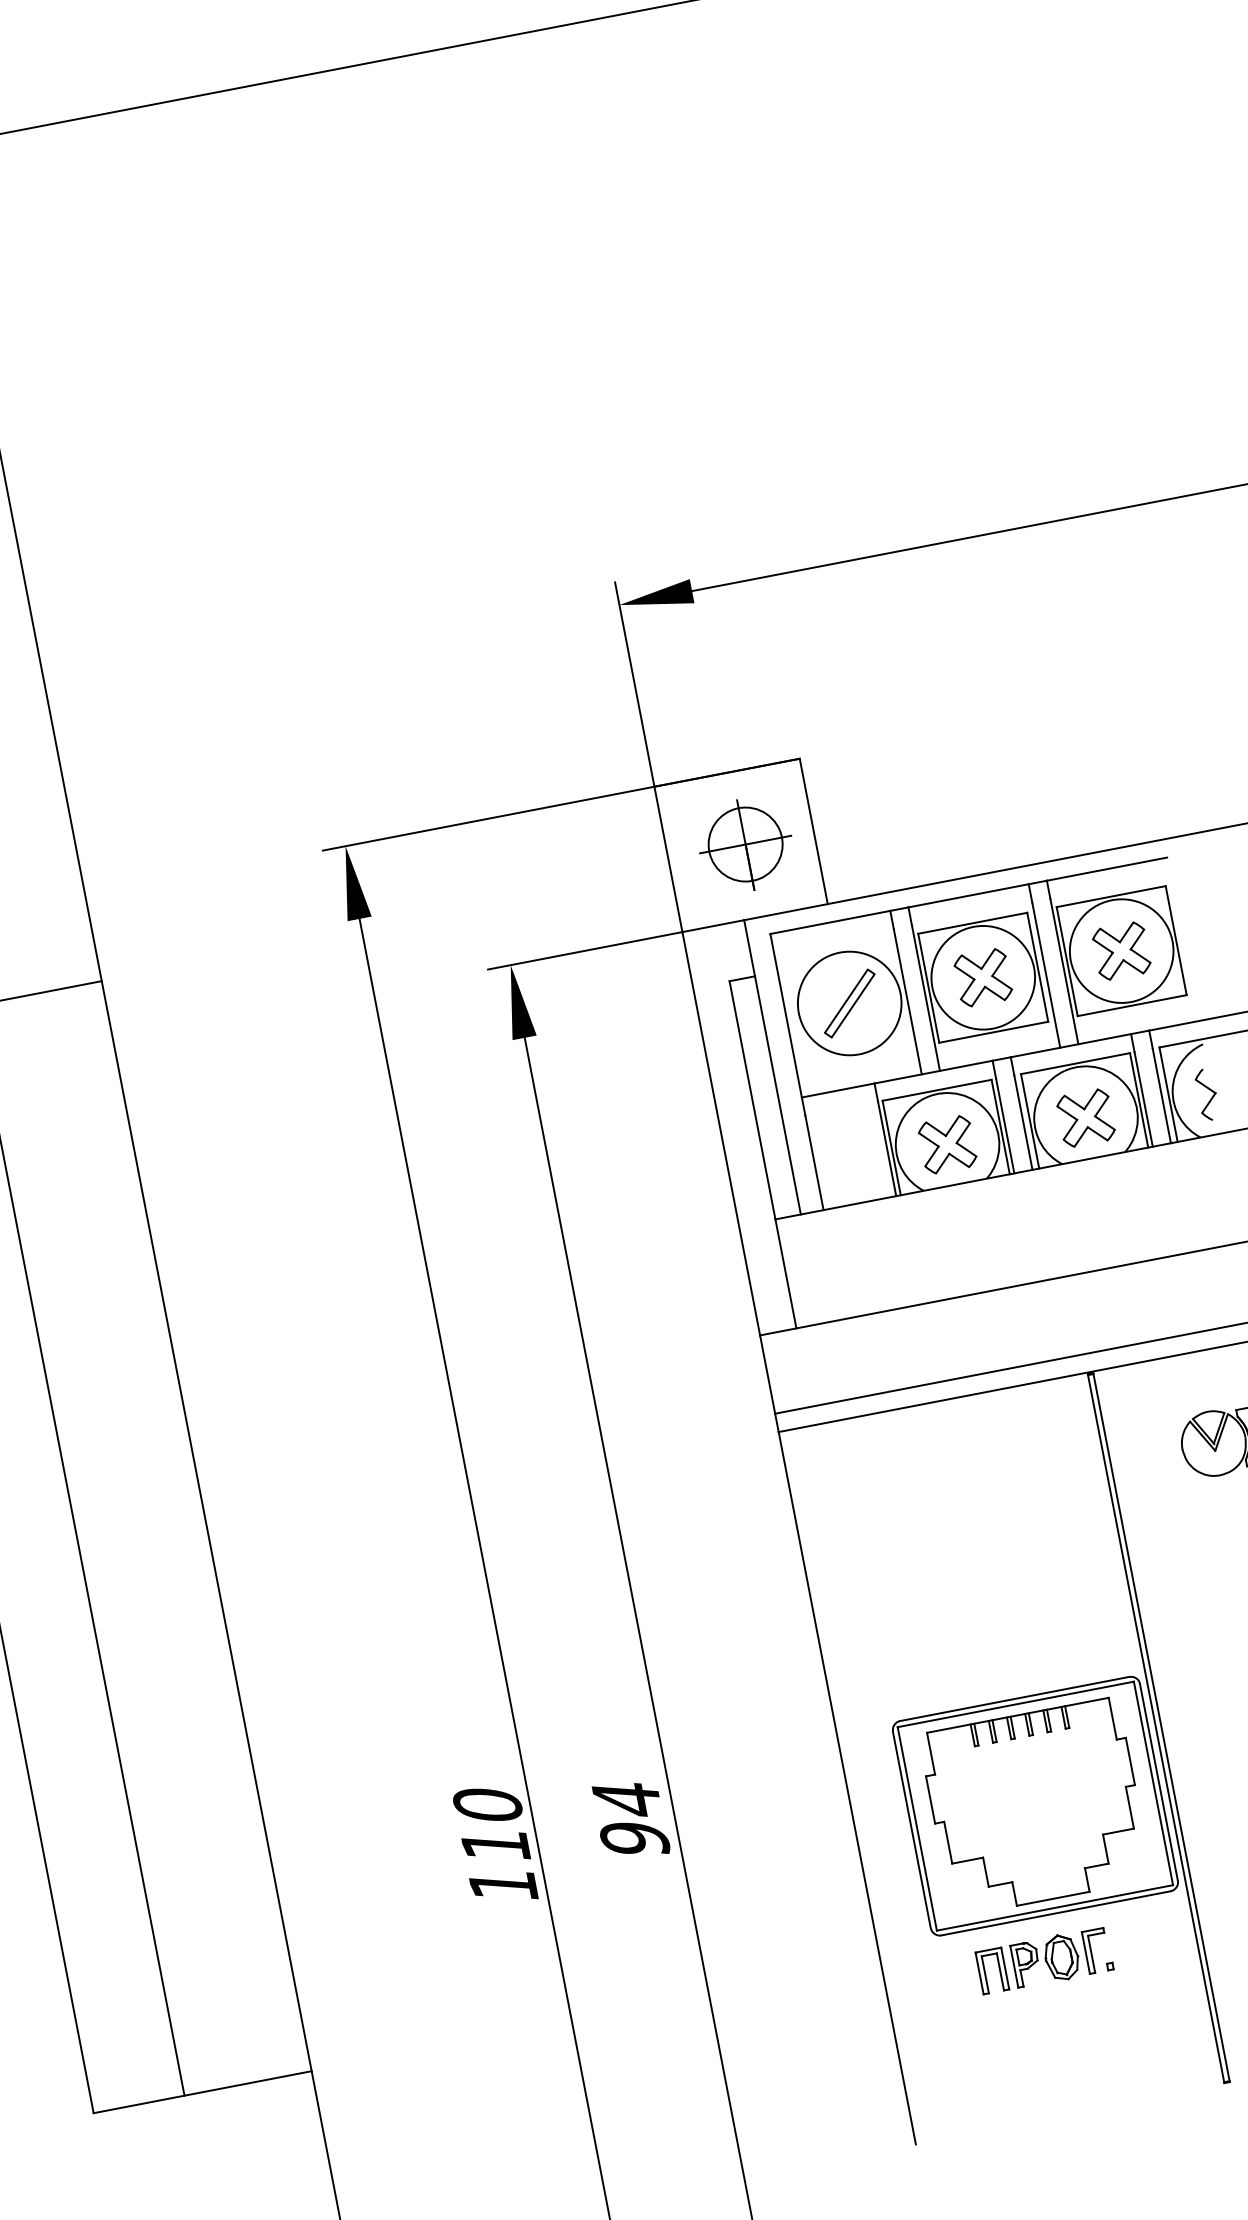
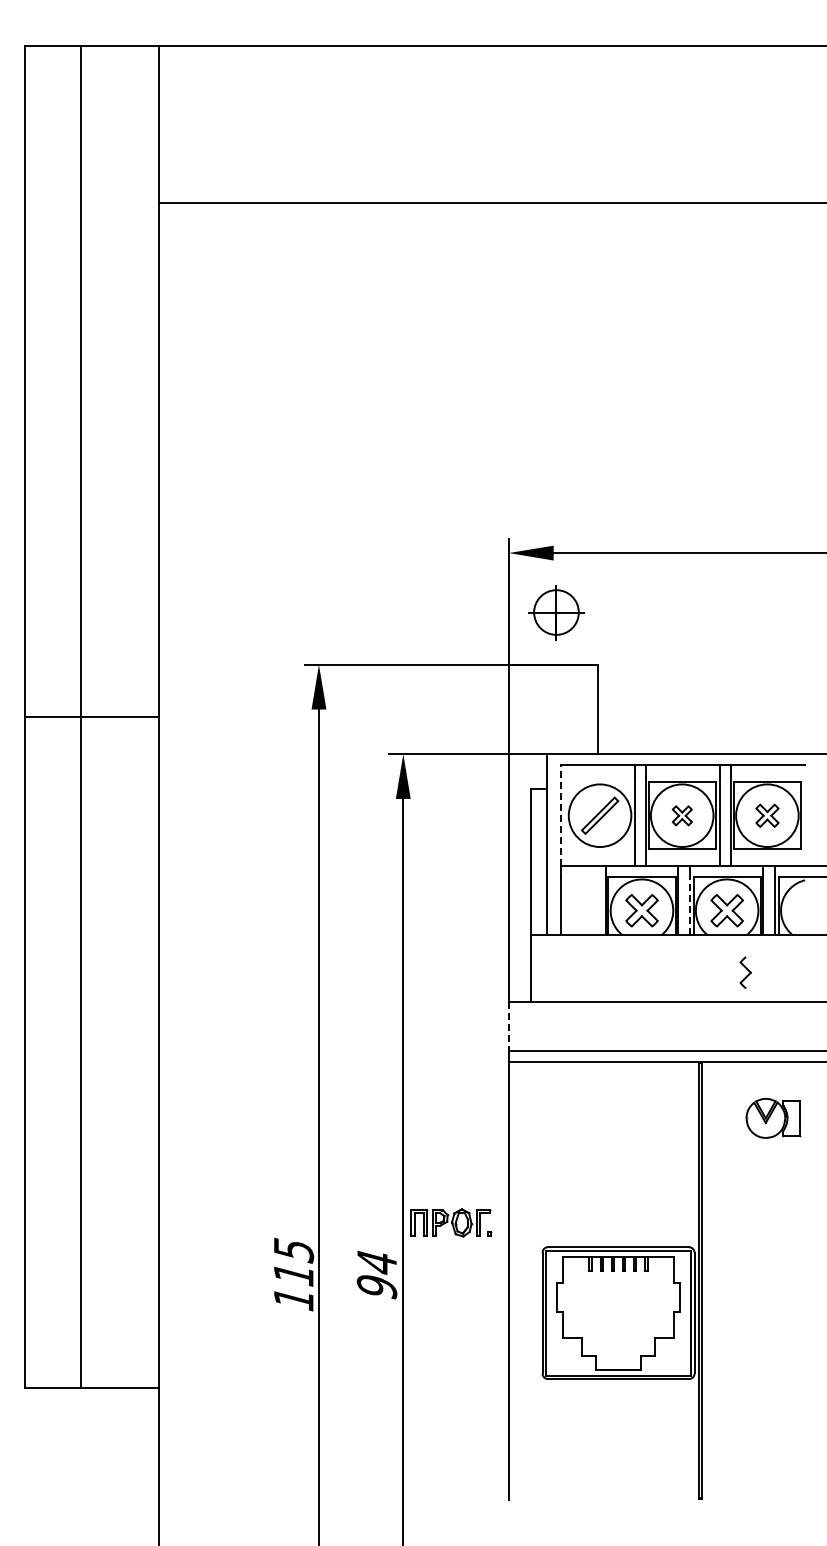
part: (745, 844) -> (556, 612), moved
part: (1121, 950) -> (767, 815), size x0.7
part: (983, 977) -> (682, 815), size x0.6
line: (785, 1015) -> (560, 815), solid -> dashed
part: (1206, 1094) -> (745, 972), moved
line: (1023, 1121) -> (689, 905), solid -> dashed
line: (766, 1374) -> (508, 1026), solid -> dashed
text: (487, 1806) -> (293, 1250), 110 -> 115
part: (1044, 1960) -> (451, 1222), moved

